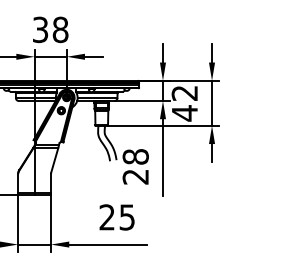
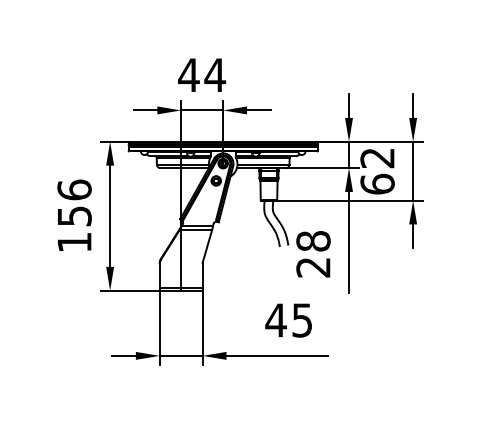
text: (50, 30) -> (202, 75), 38 -> 44
text: (184, 113) -> (377, 184), 42 -> 62
text: (106, 217) -> (275, 320), 25 -> 45

